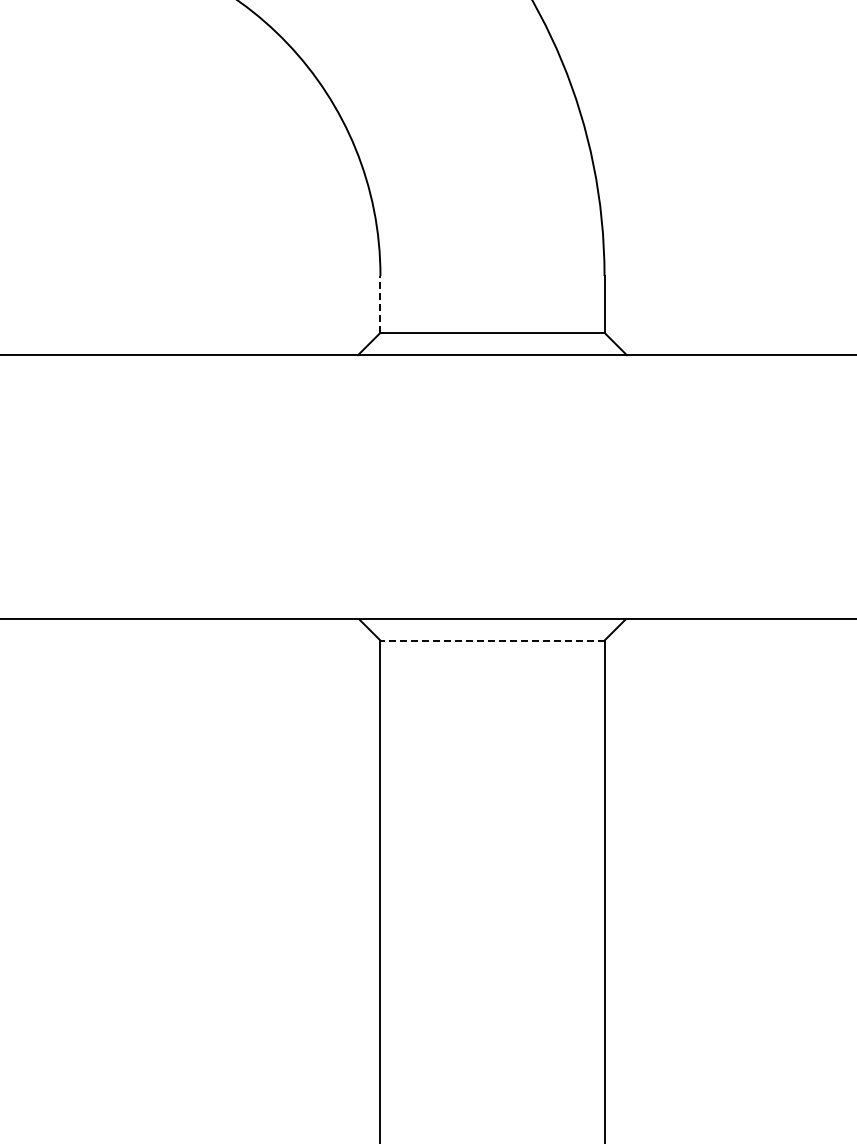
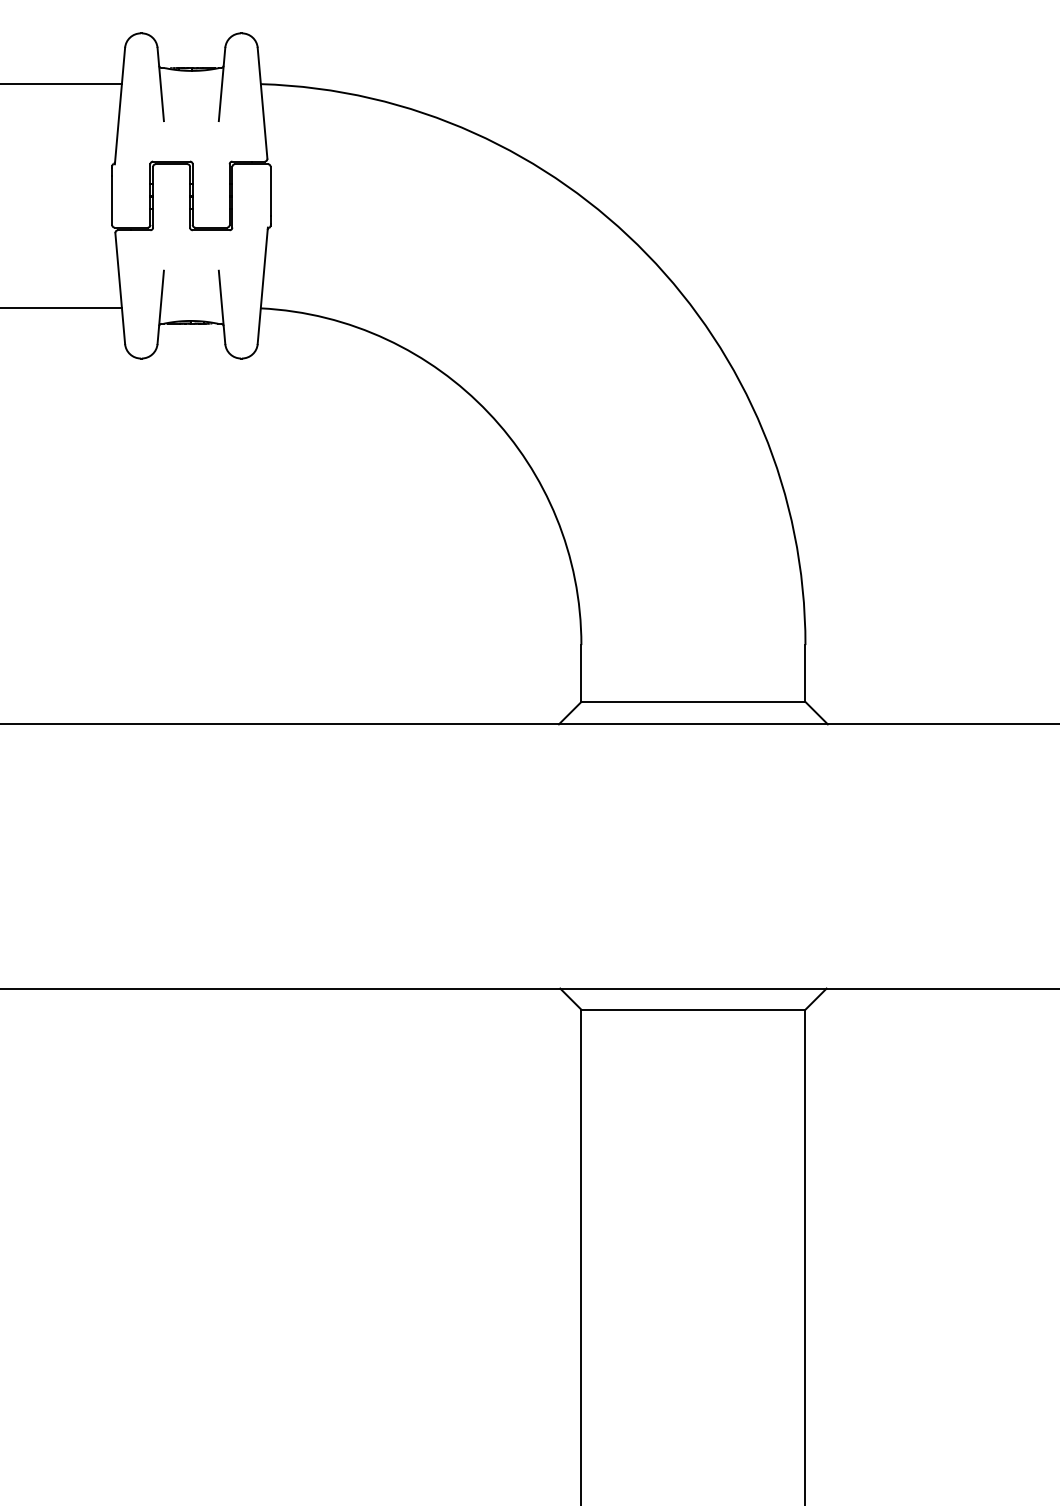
line: (380, 304) -> (581, 673), dashed -> solid
line: (491, 640) -> (692, 1009), dashed -> solid

